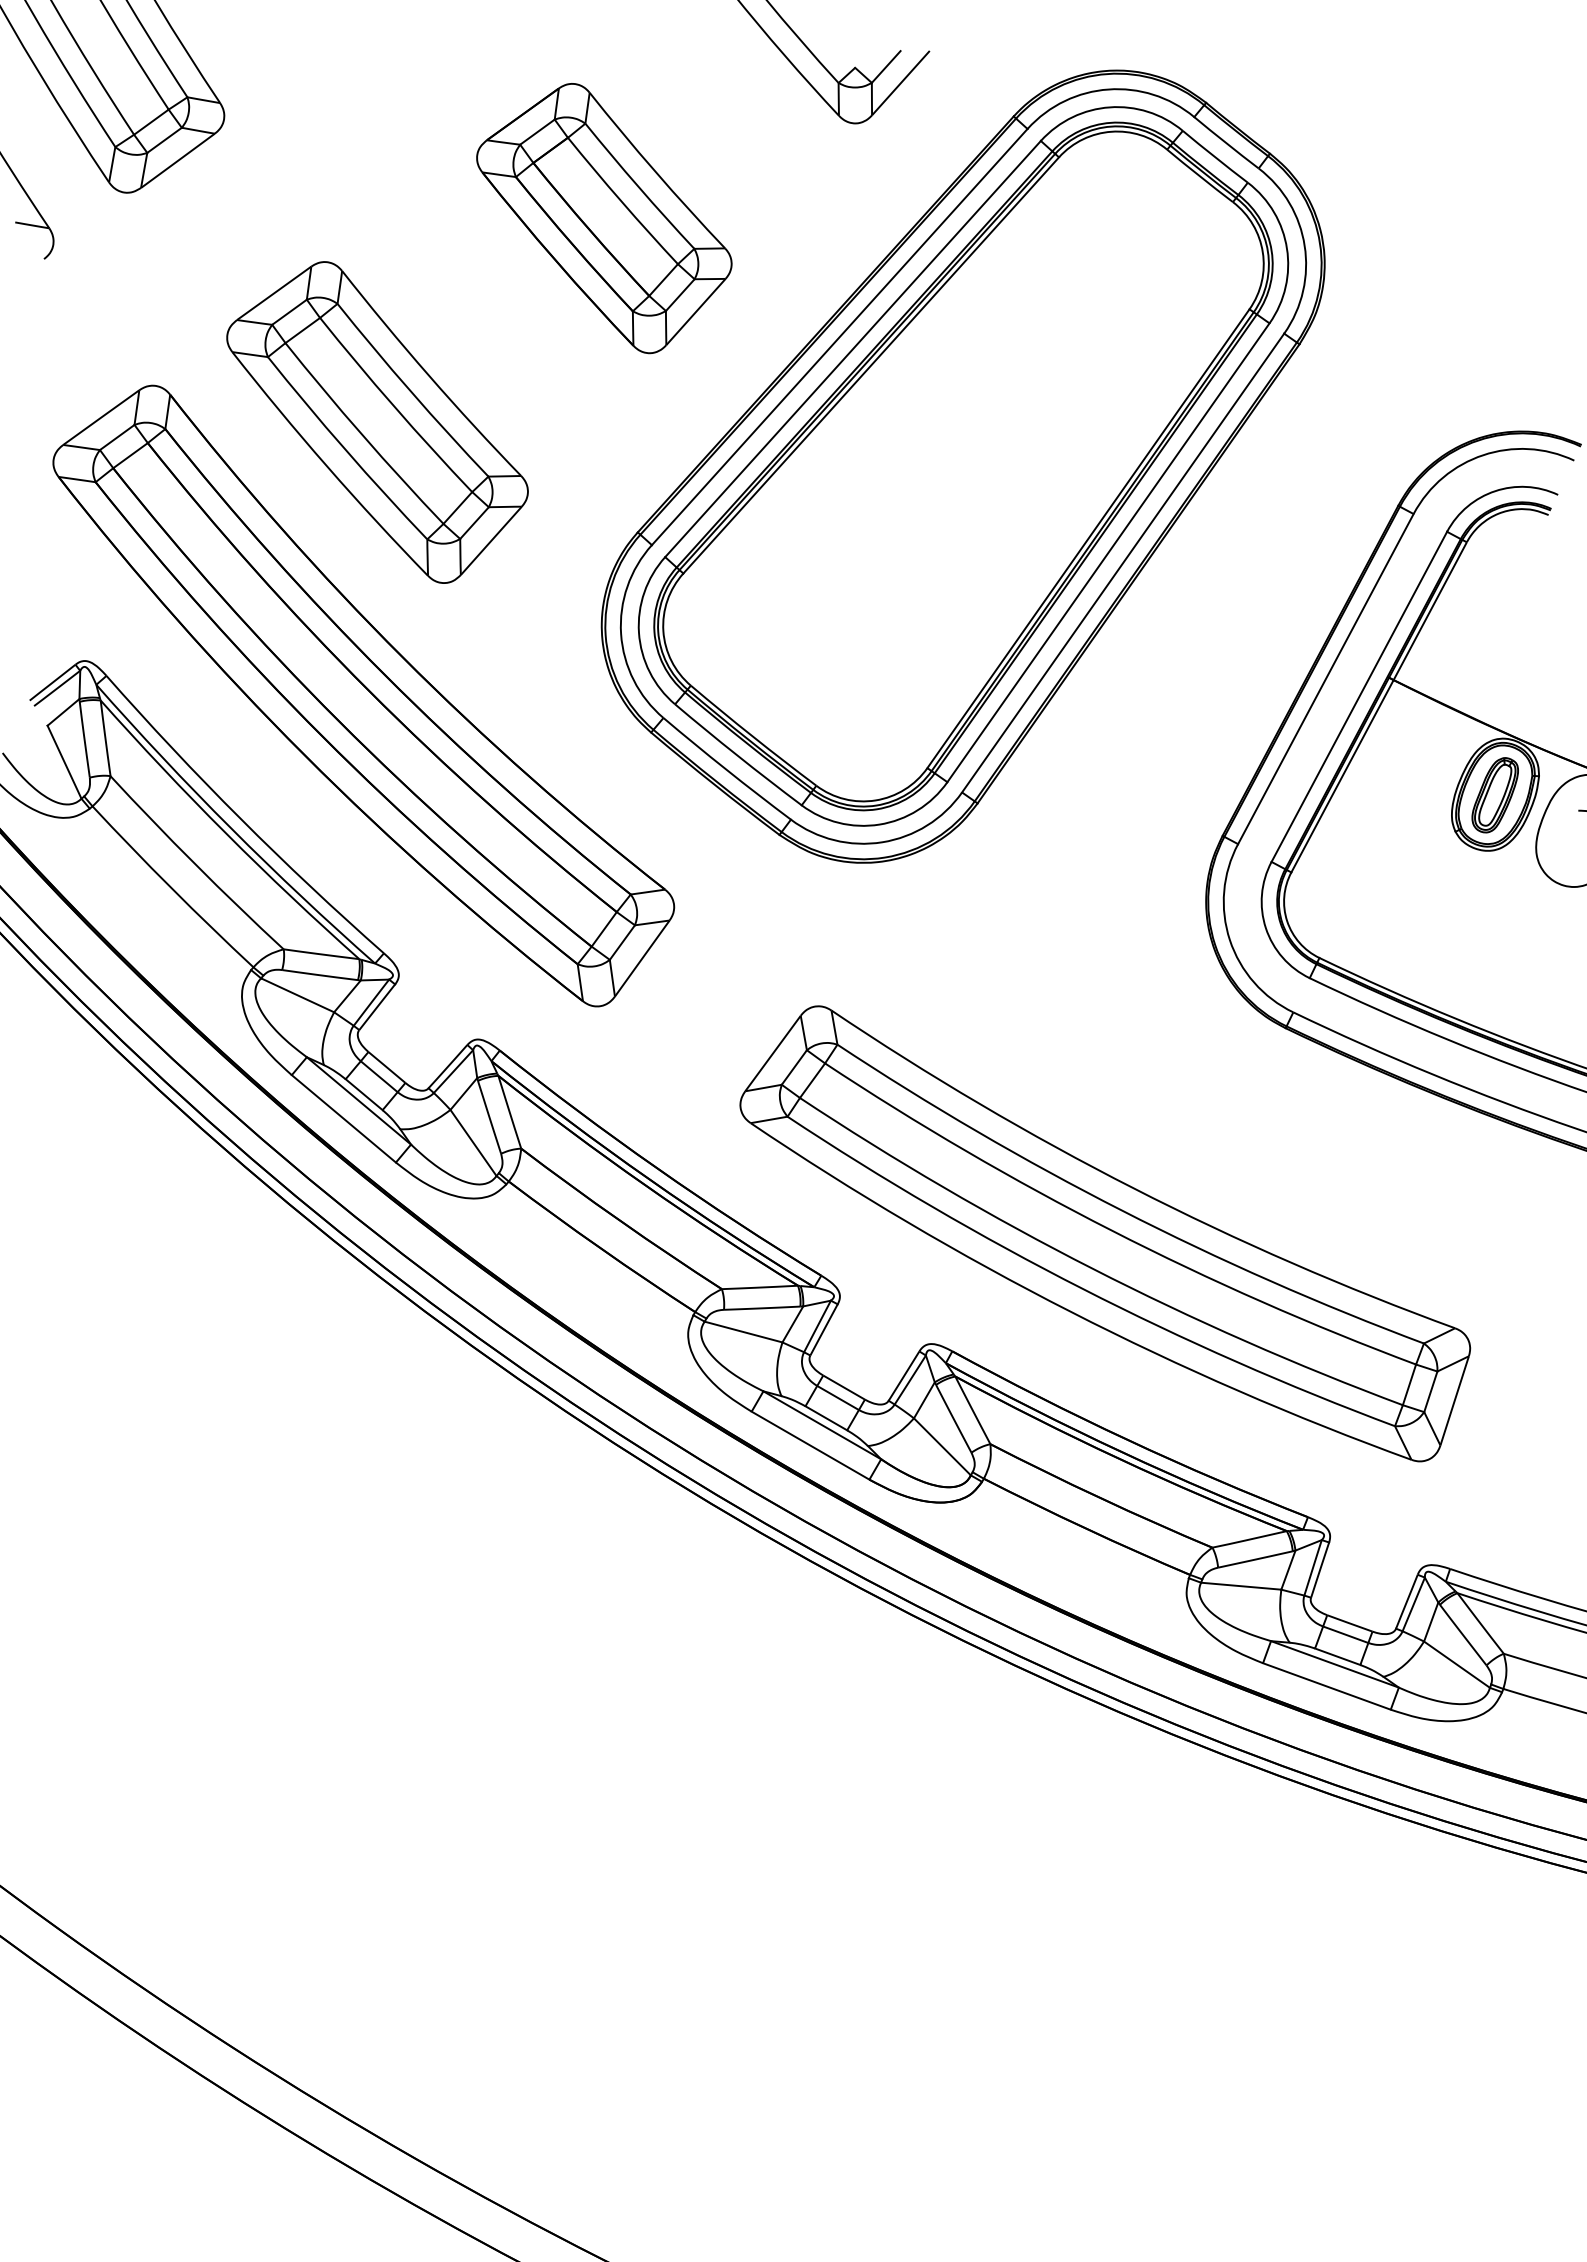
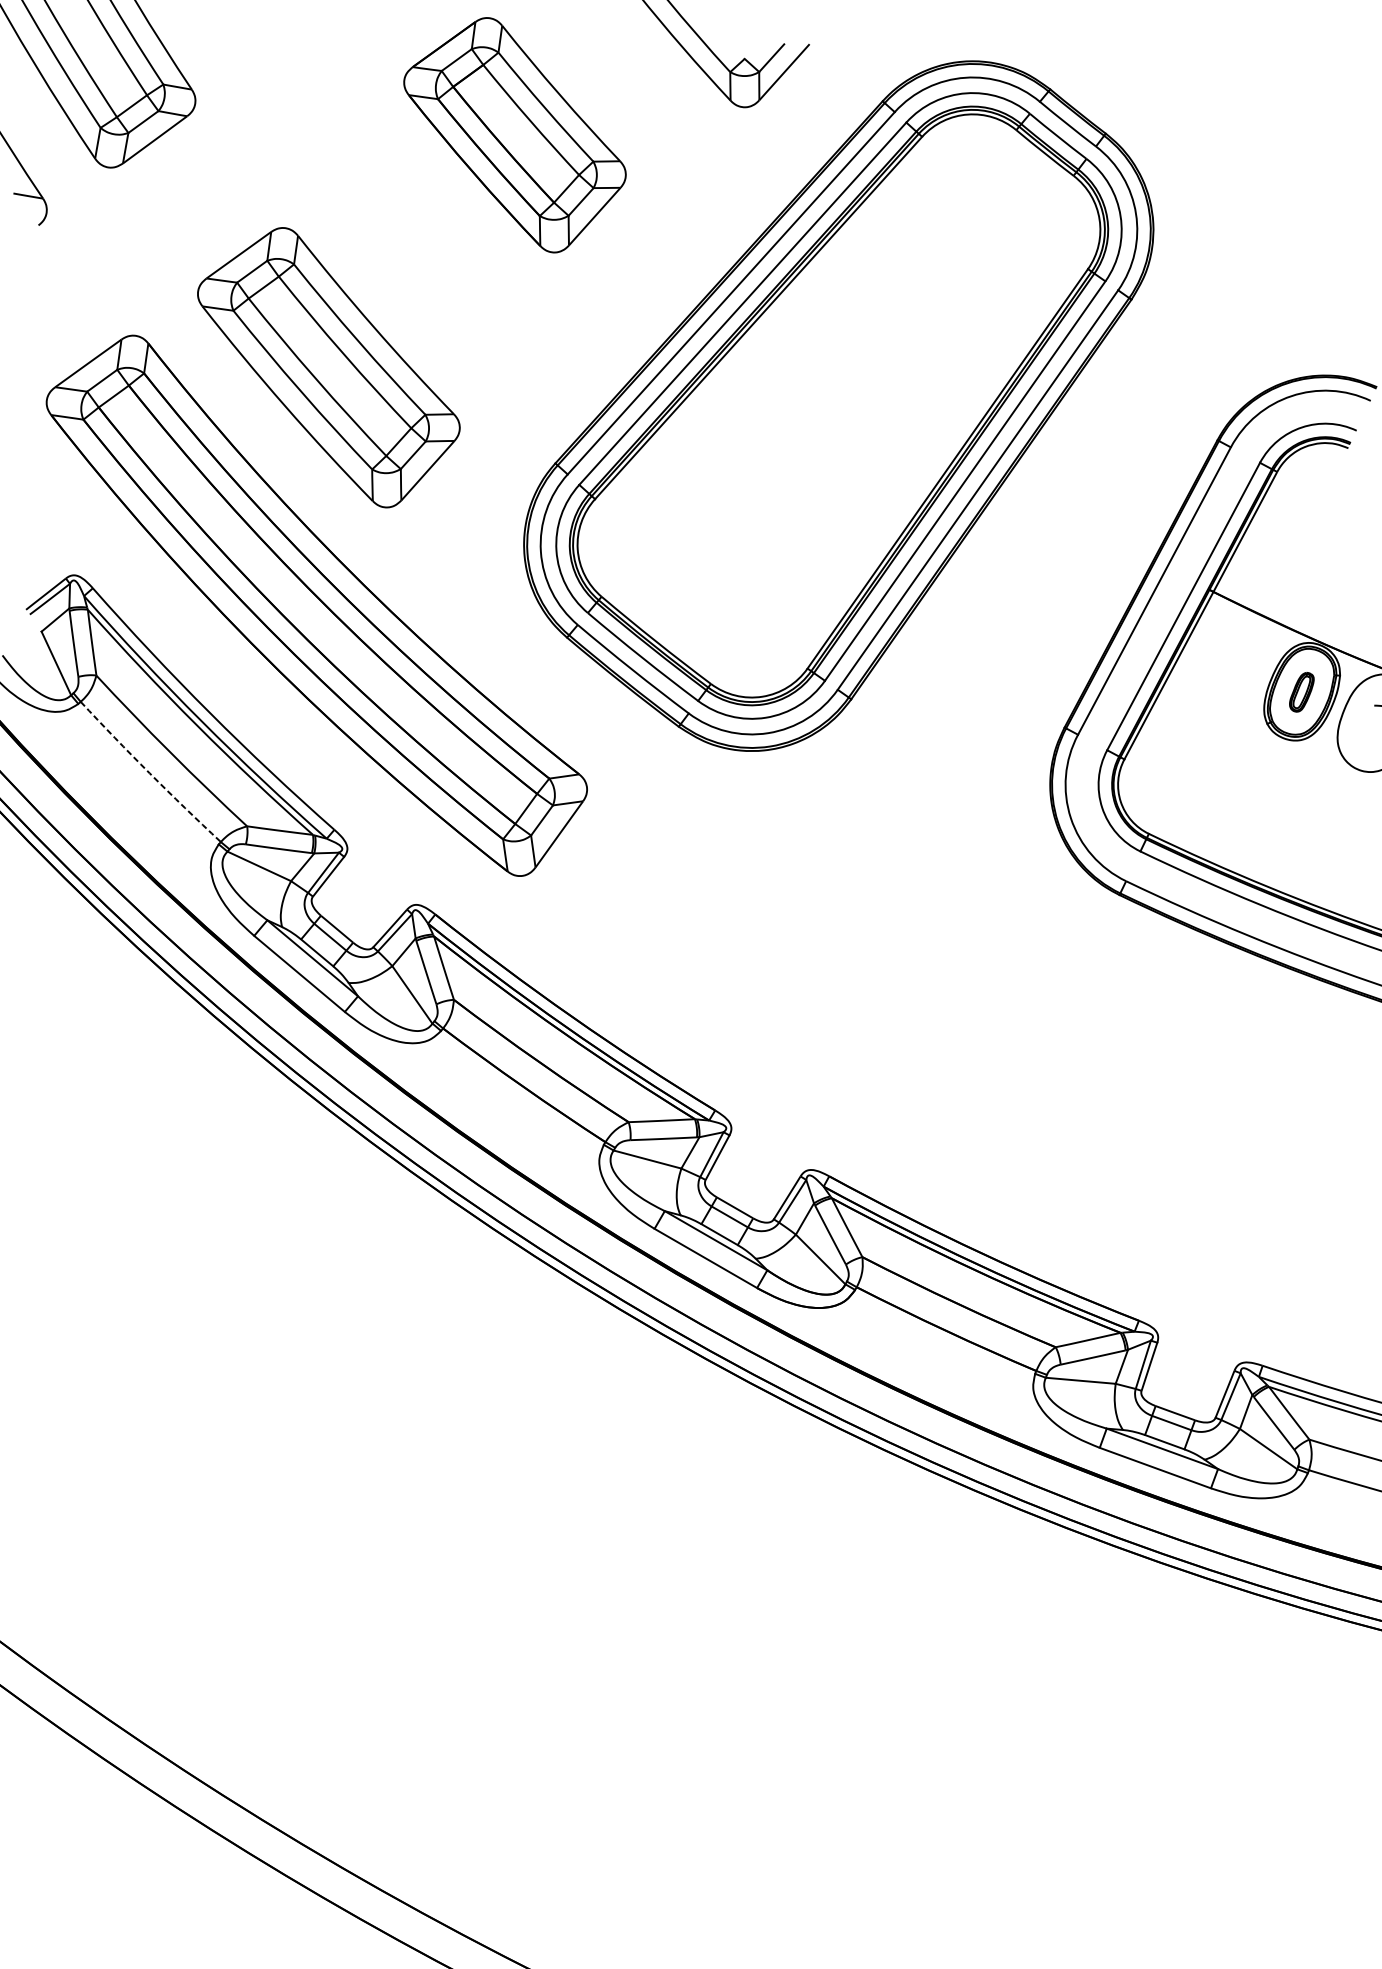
part: (604, 218) -> (515, 135), moved
part: (1494, 795) -> (1301, 692), size x0.6
arc: (171, 888) -> (149, 773), solid -> dashed
part: (1105, 1233) -> (962, 1073), removed

